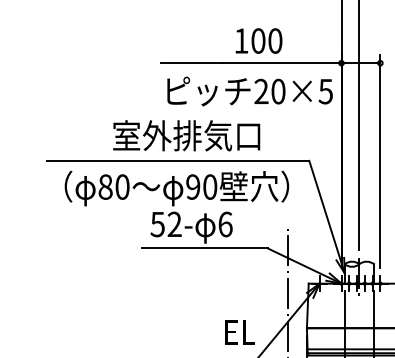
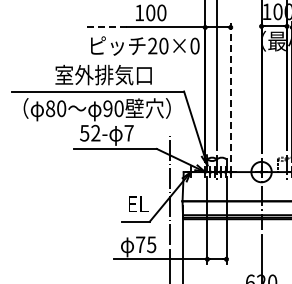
line: (190, 63) -> (106, 27), solid -> dashed
text: (325, 90) -> (194, 45), 20×5 -> 20×0
line: (380, 162) -> (230, 92), solid -> dashed
text: (224, 223) -> (128, 132), 6 -> 7

